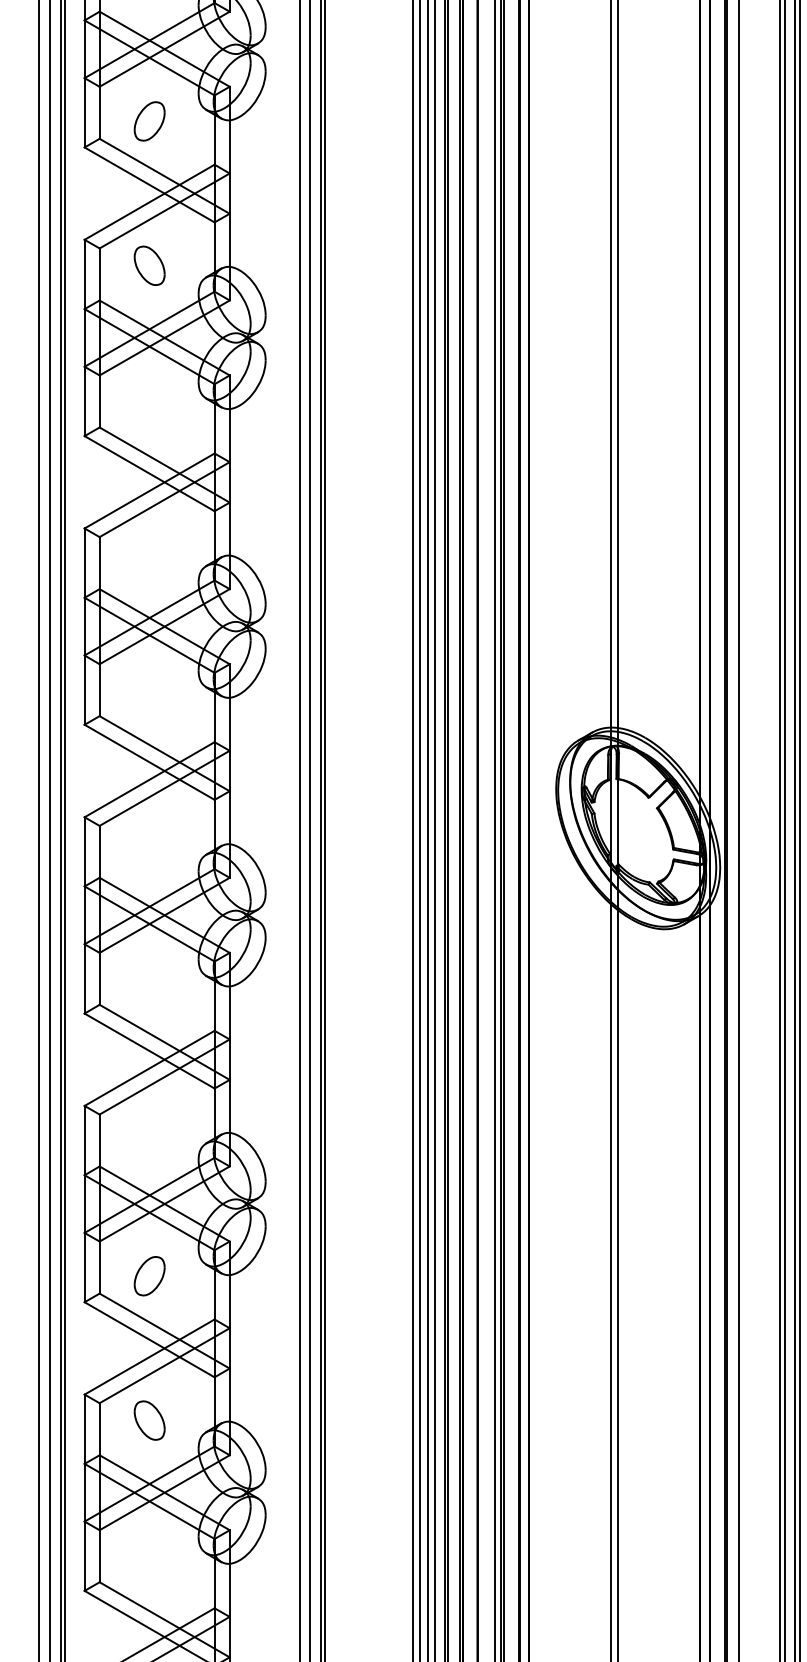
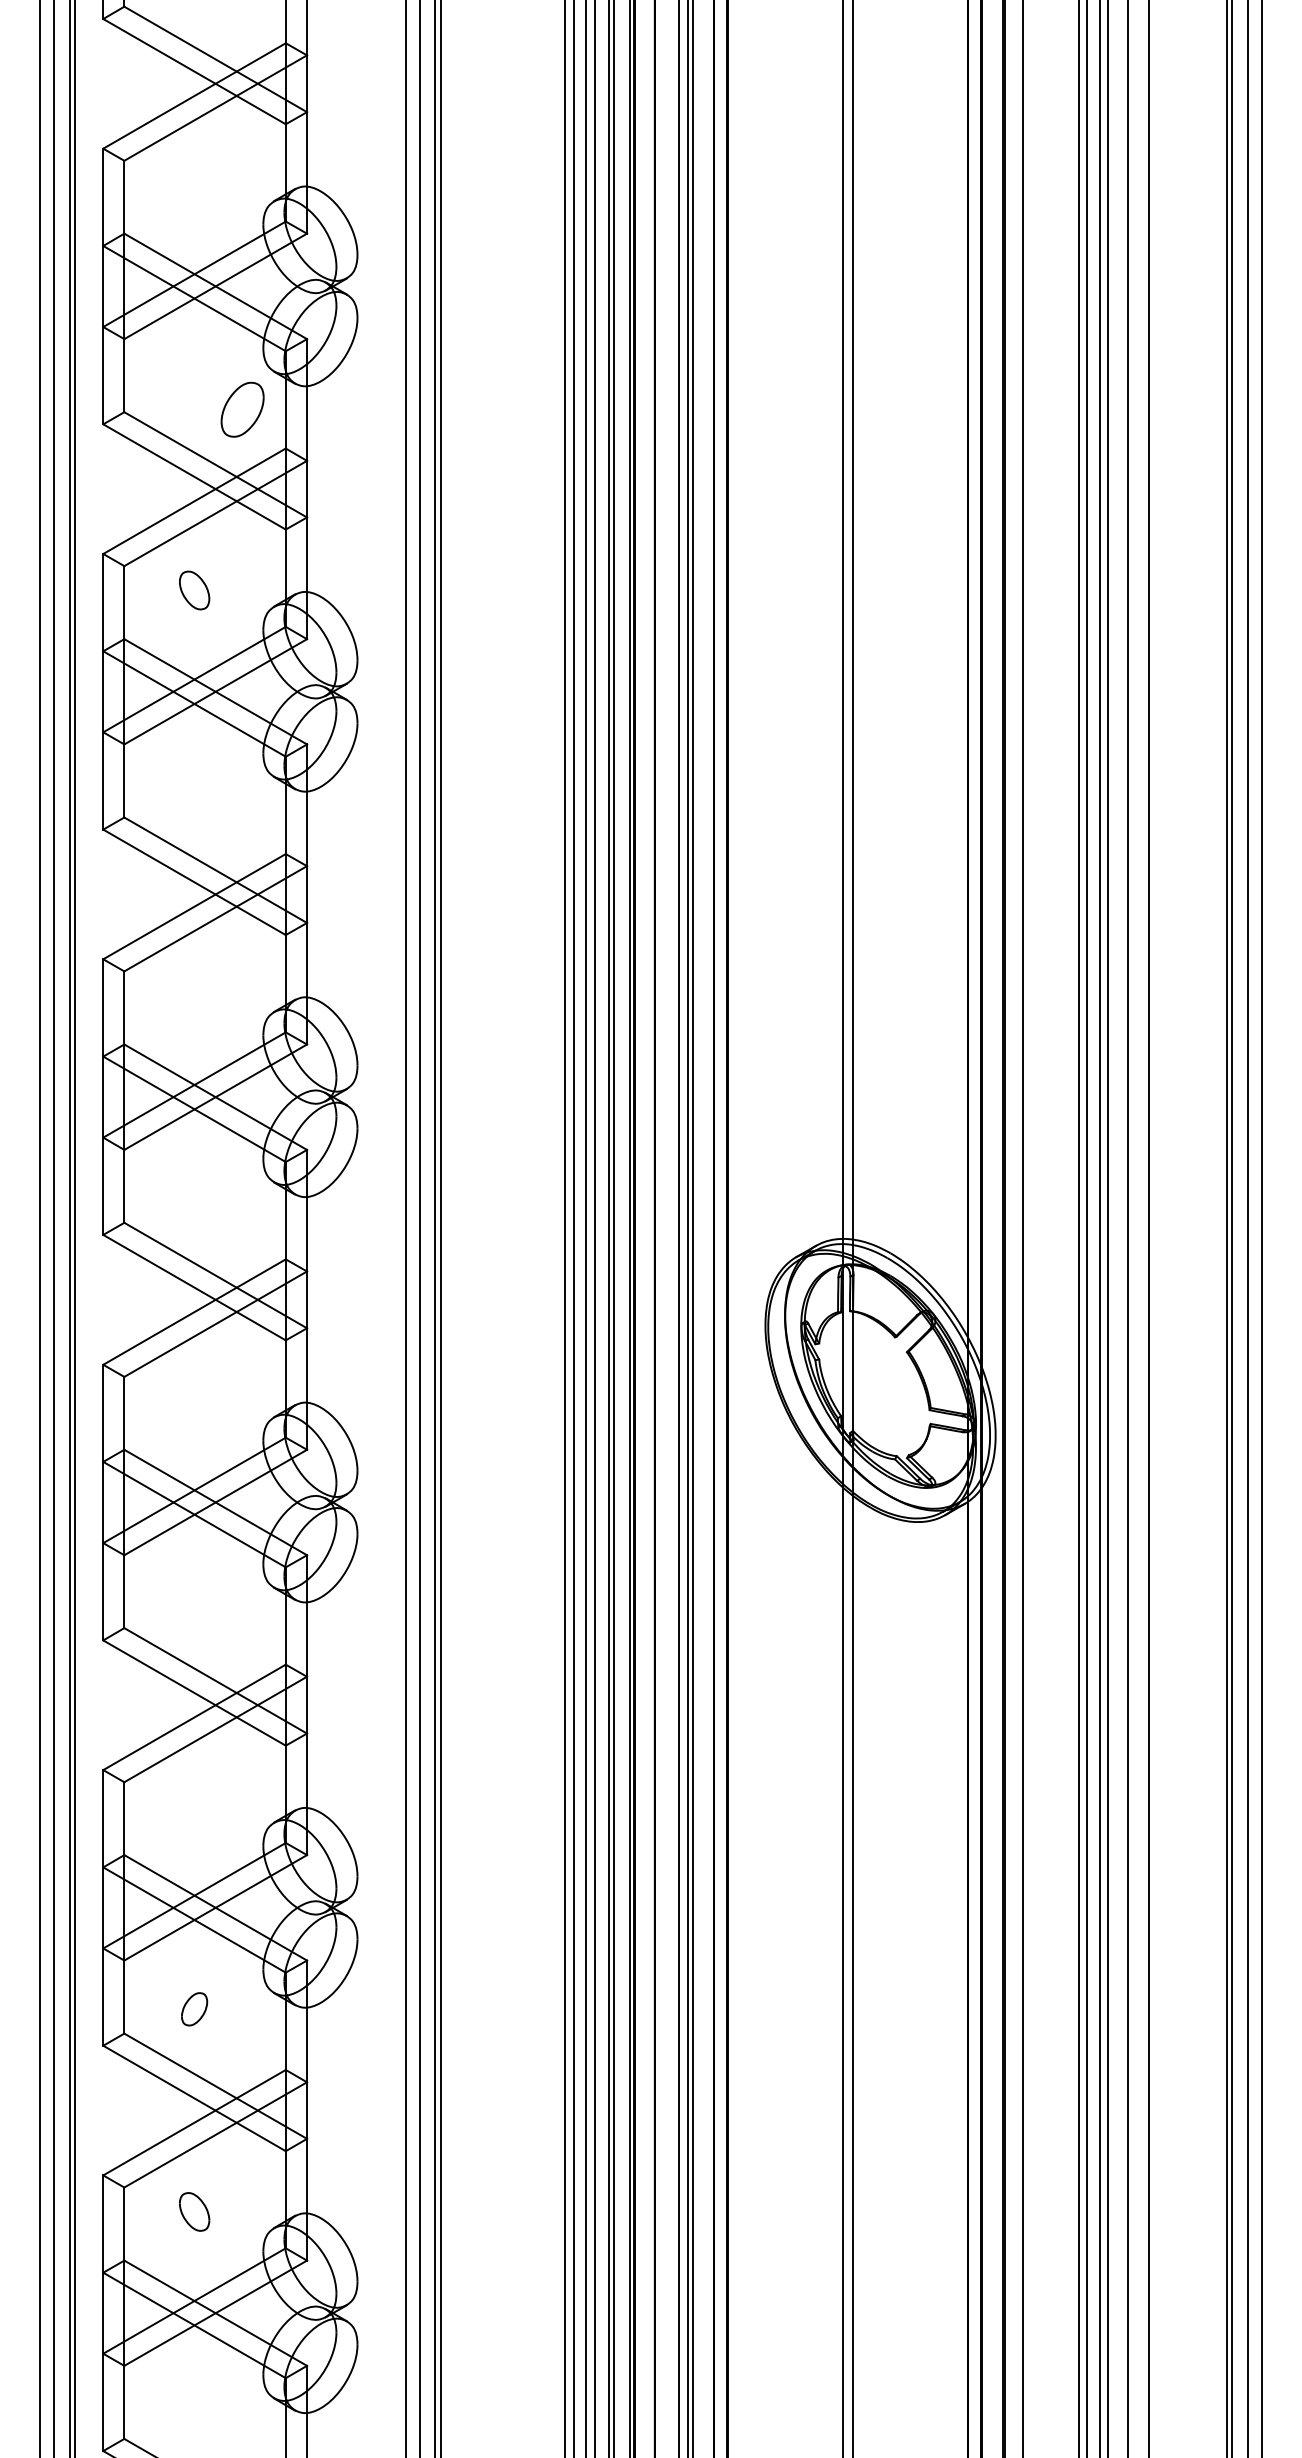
part: (149, 121) -> (242, 409), moved
part: (149, 265) -> (194, 590), size x0.7
part: (149, 1276) -> (194, 2009), size x0.6
part: (149, 1420) -> (194, 2211), size x0.7

